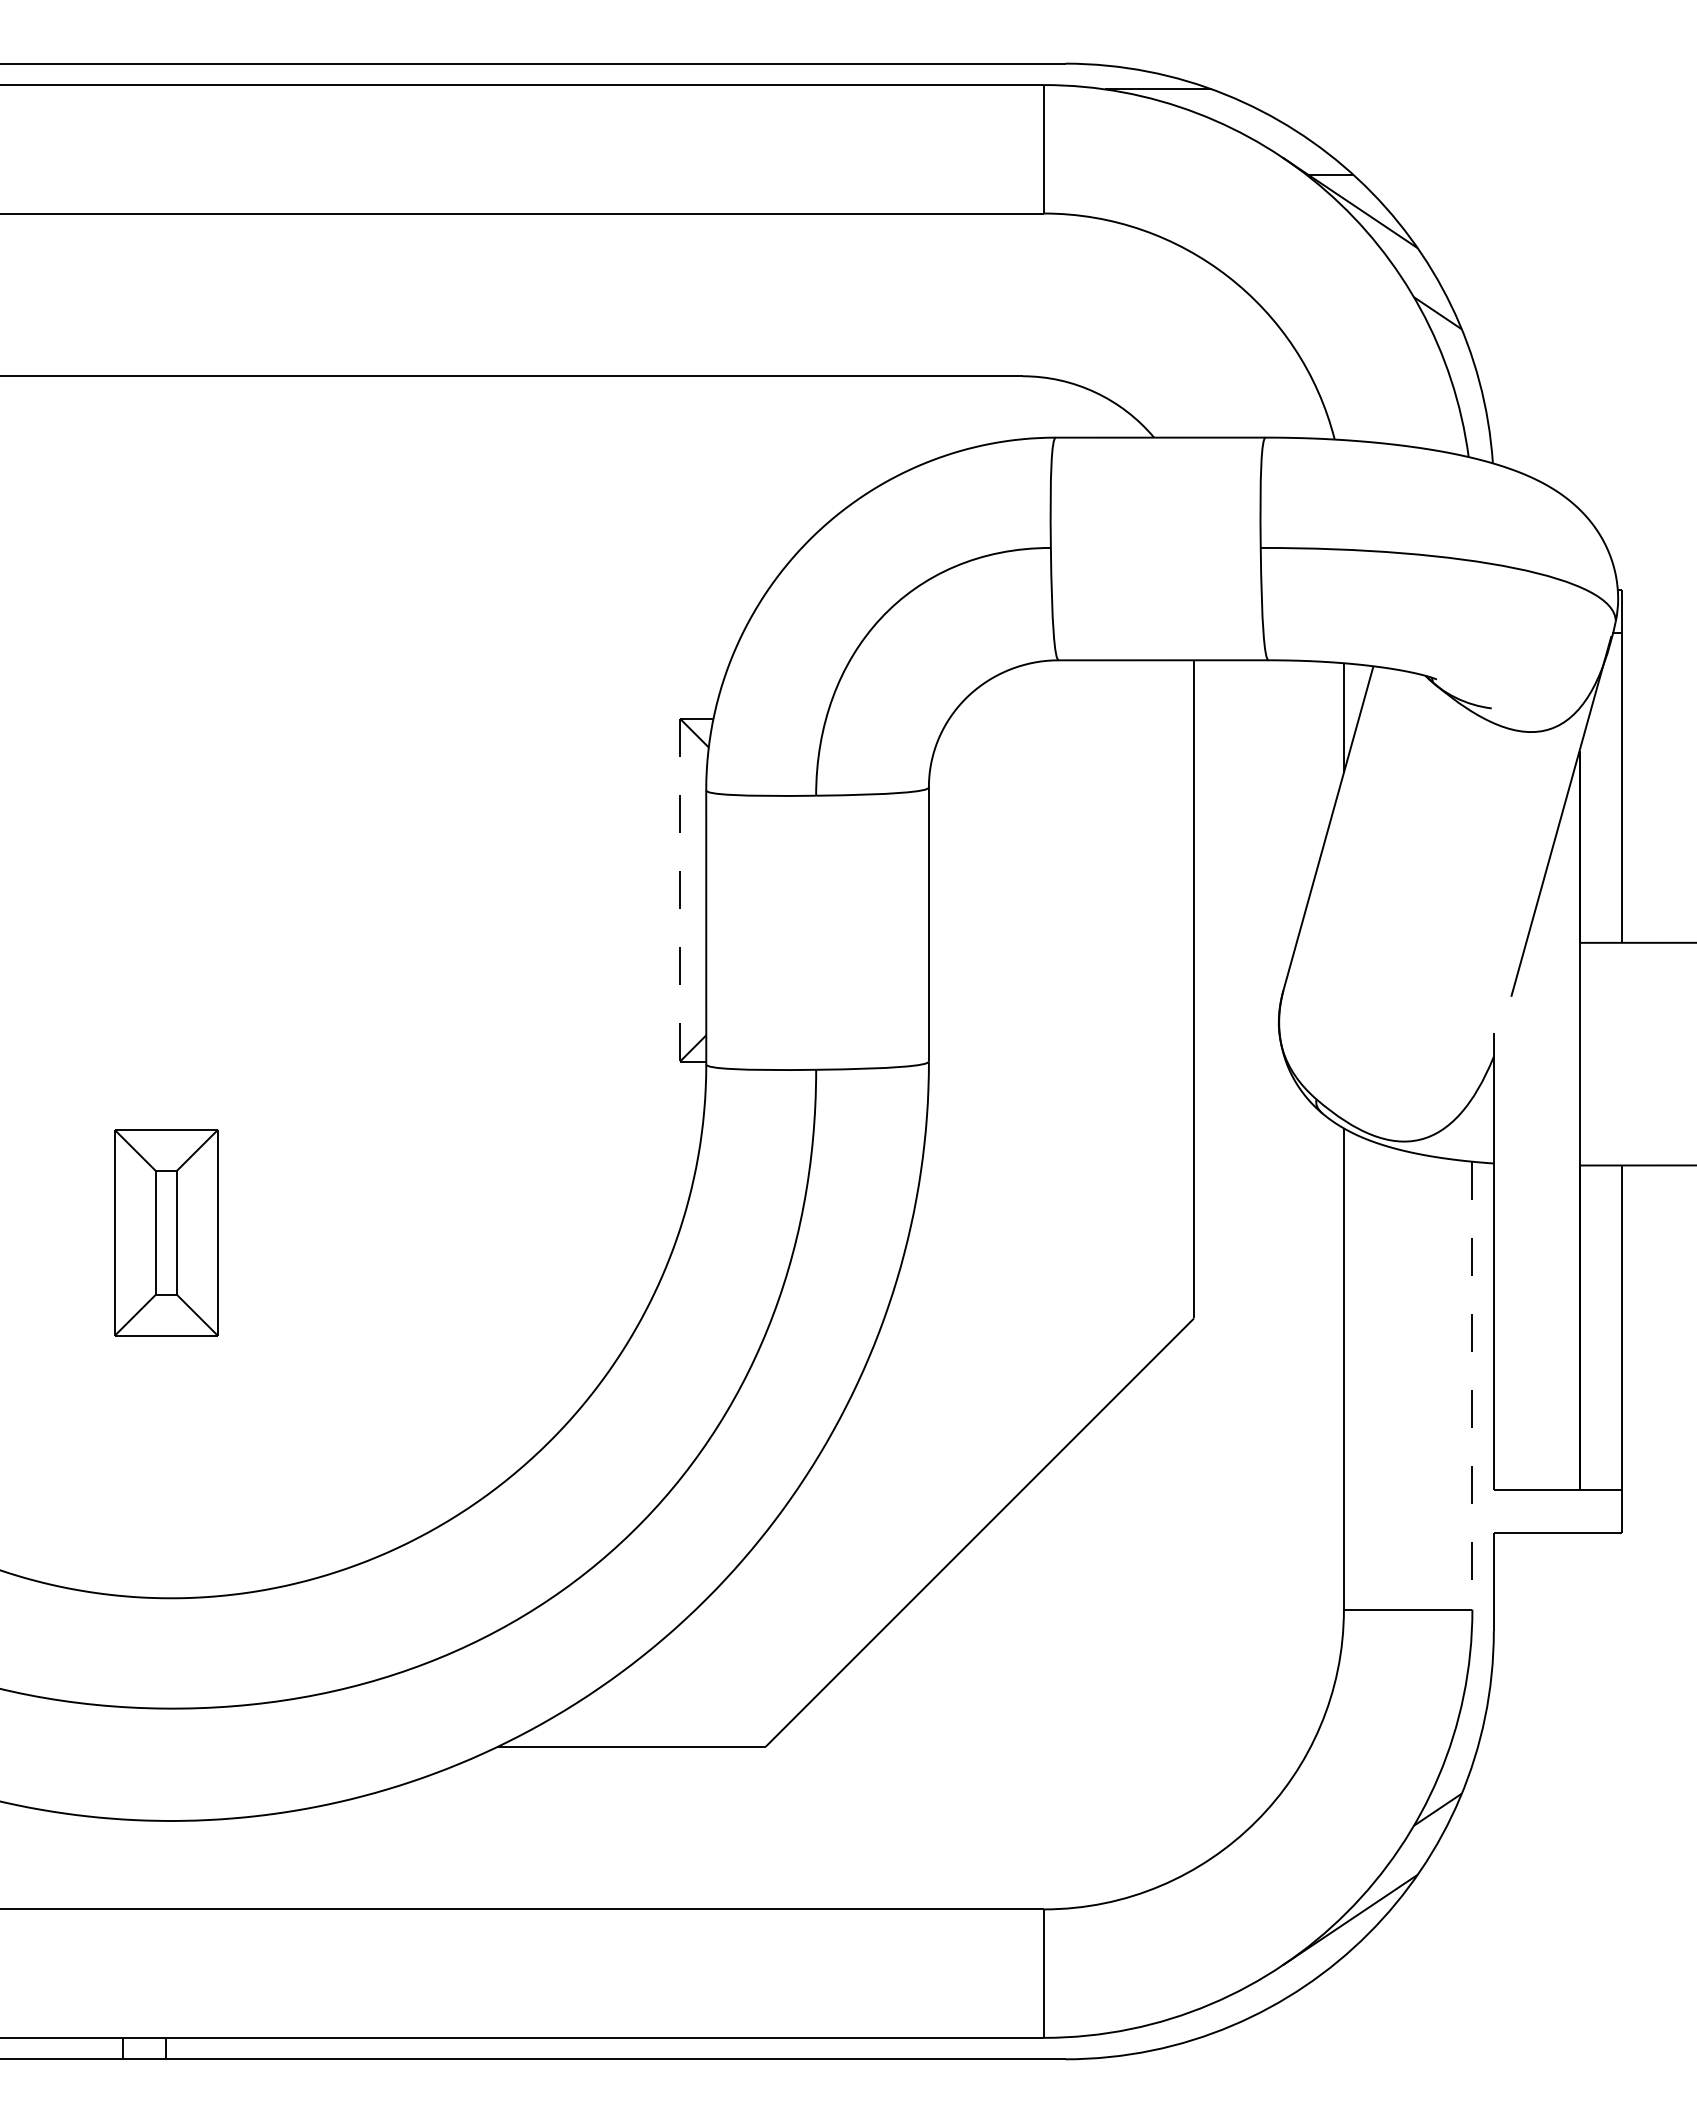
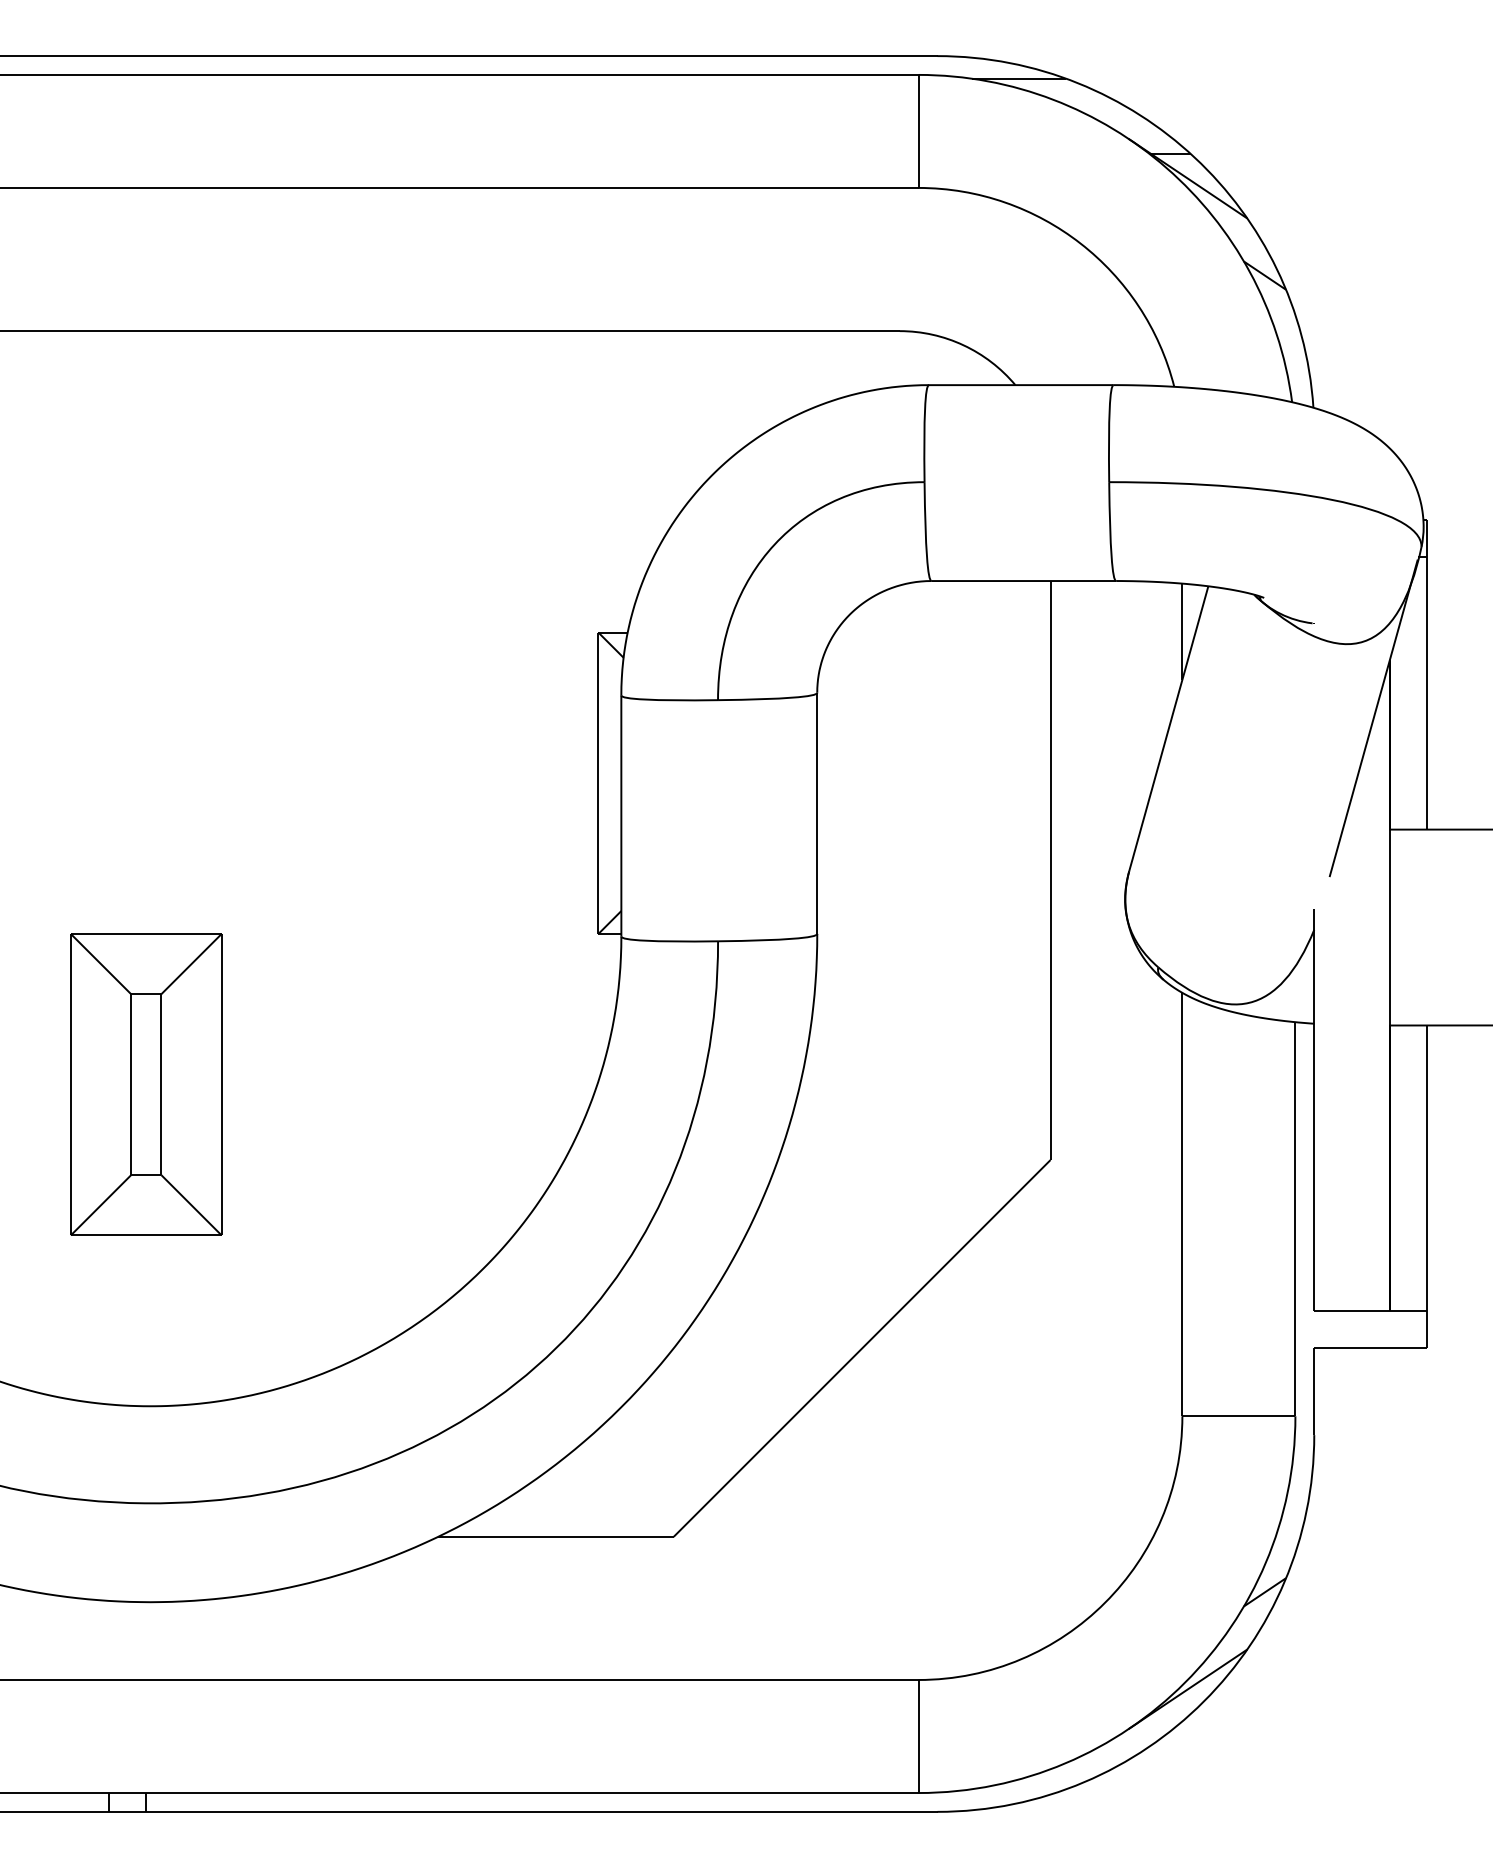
line: (680, 890) -> (598, 783), dashed -> solid
part: (166, 1232) -> (146, 1084), size x1.67
line: (1472, 1385) -> (1295, 1219), dashed -> solid

